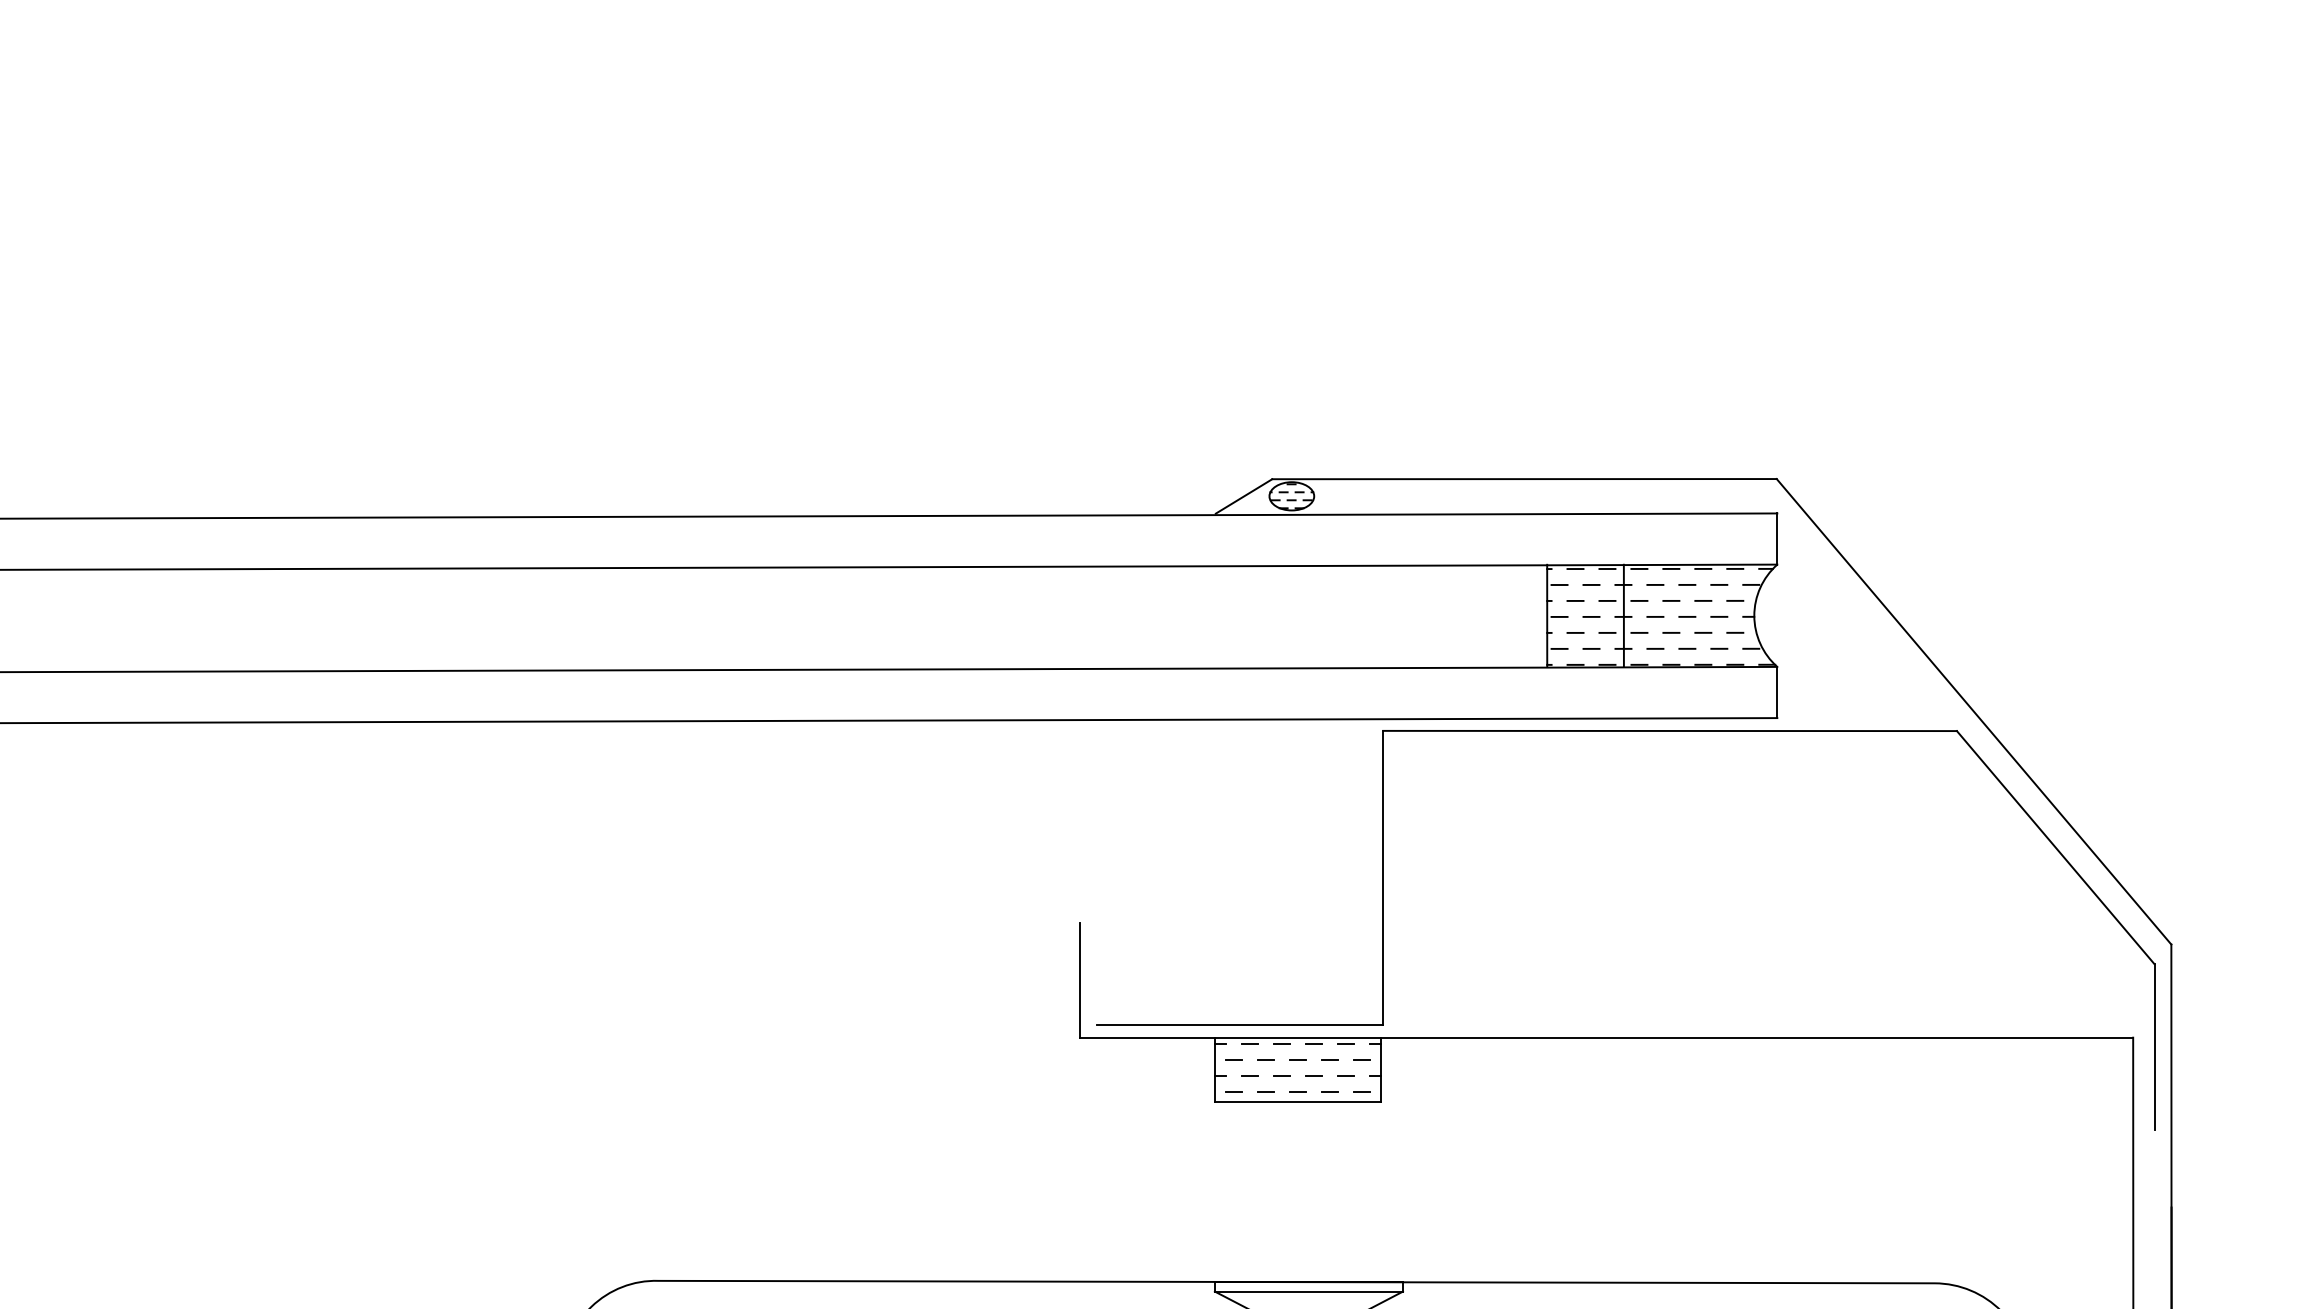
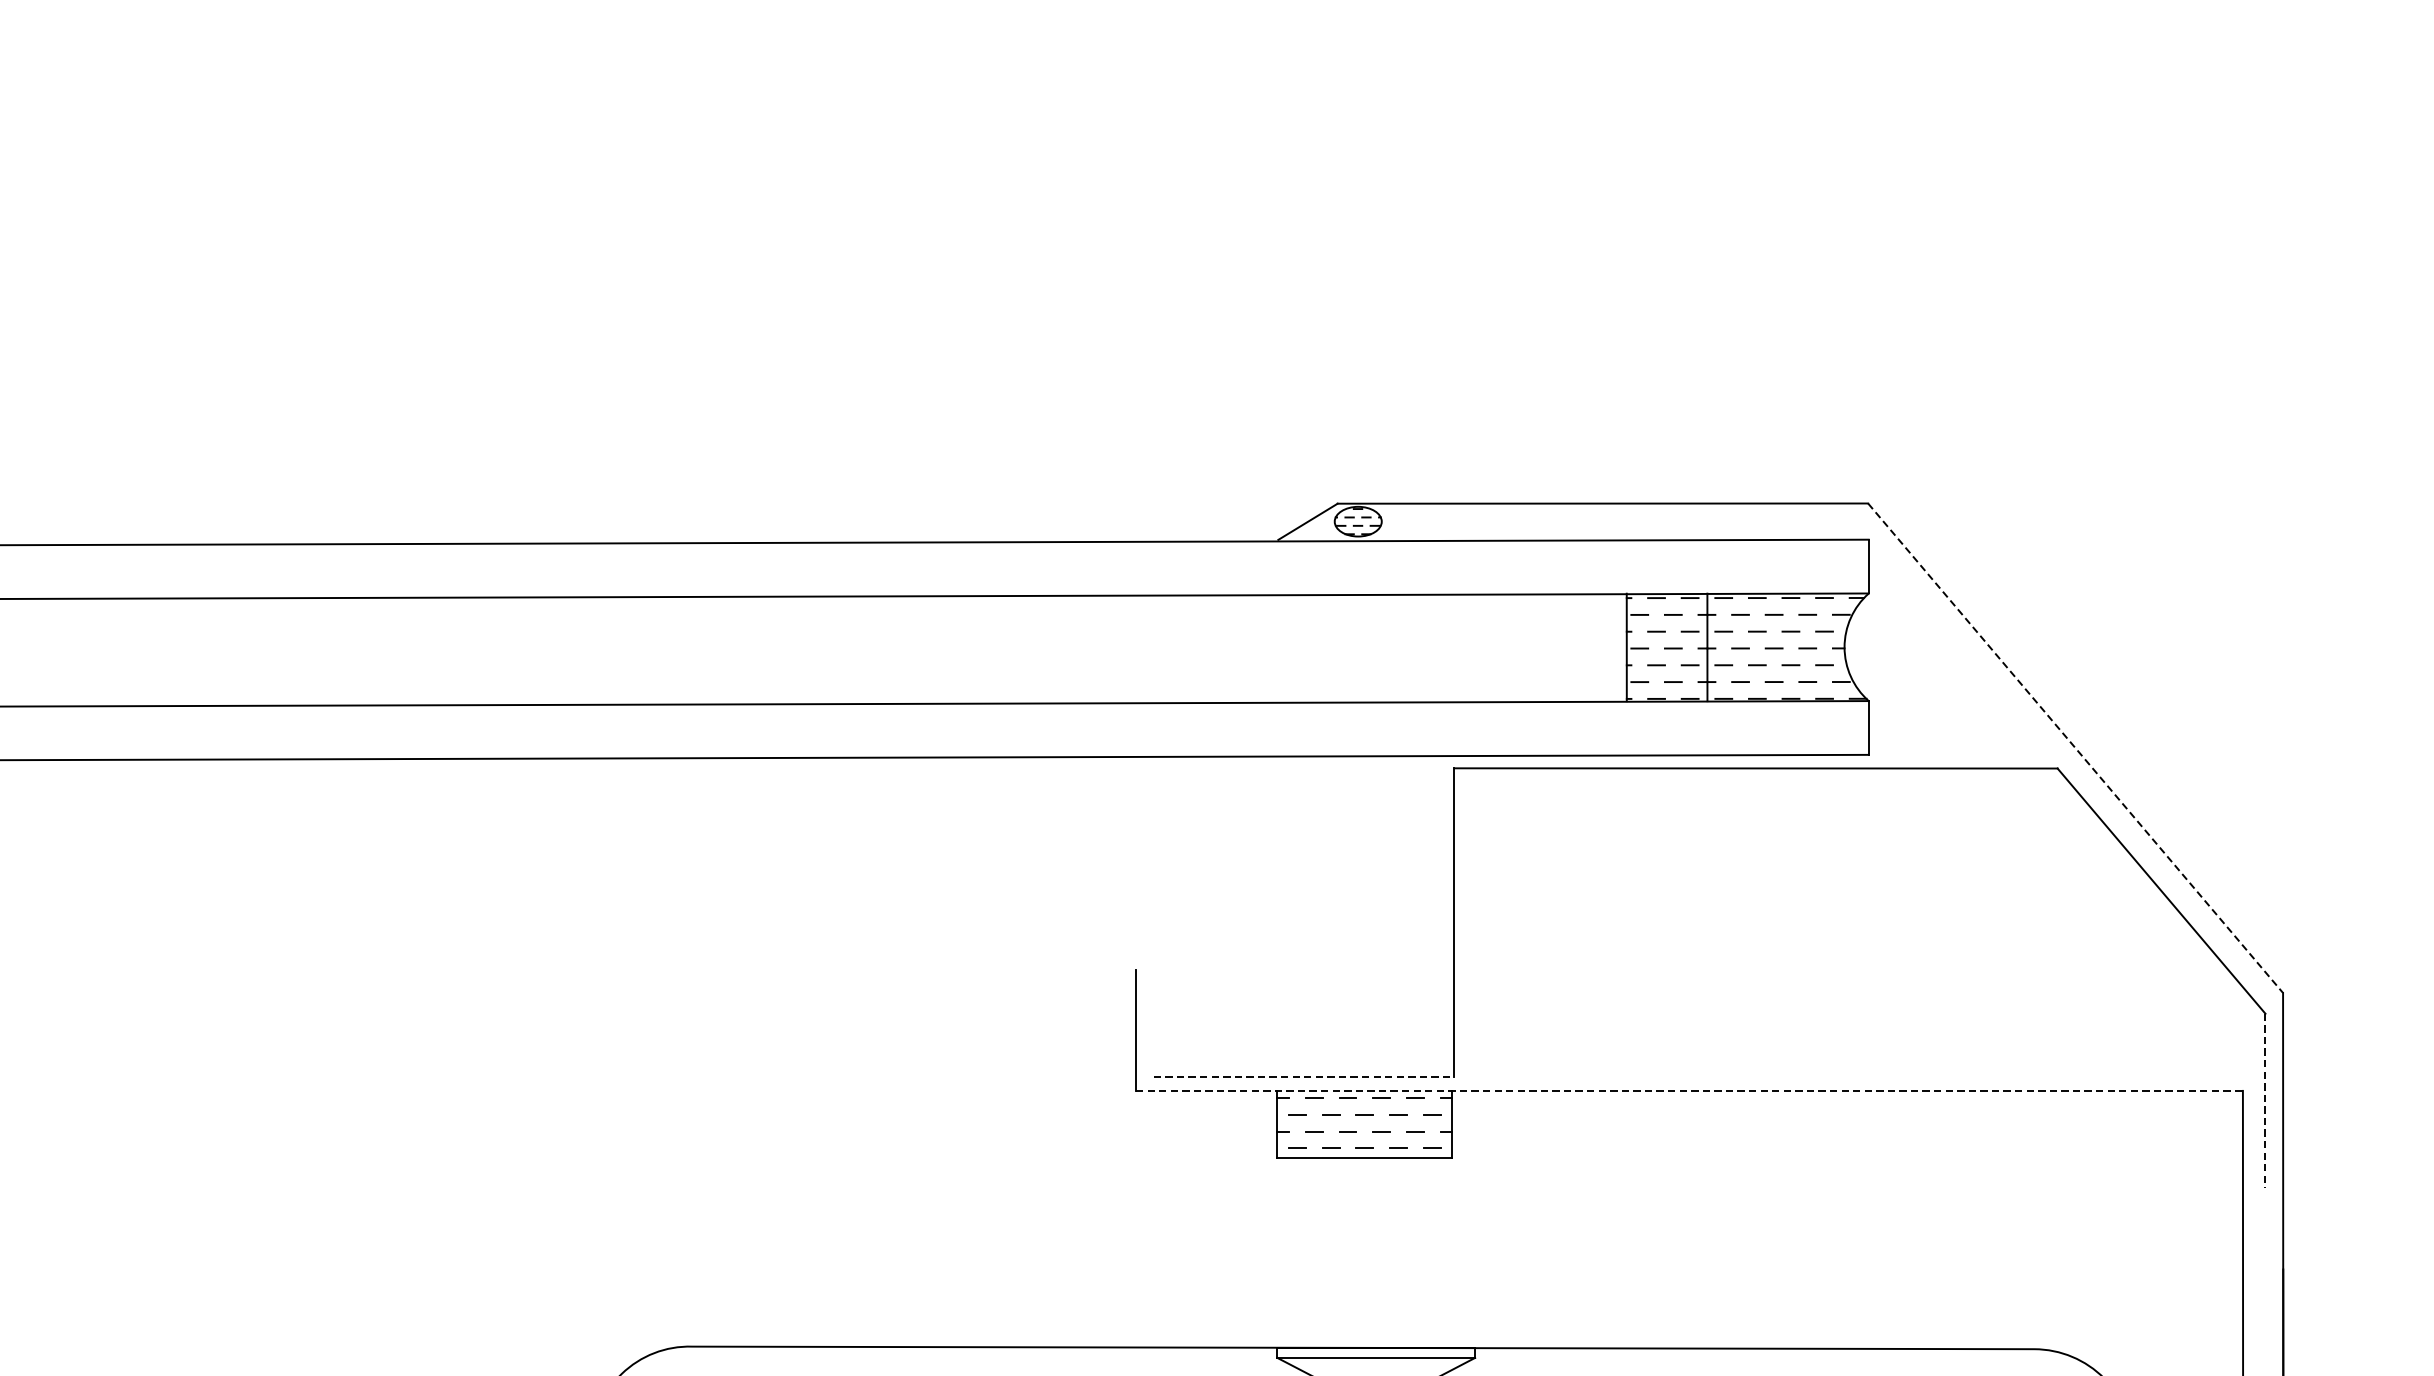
line: (1974, 712) -> (2076, 748), solid -> dashed
line: (1240, 1024) -> (1304, 1077), solid -> dashed
line: (1607, 1037) -> (1690, 1090), solid -> dashed
line: (2154, 1046) -> (2265, 1100), solid -> dashed

